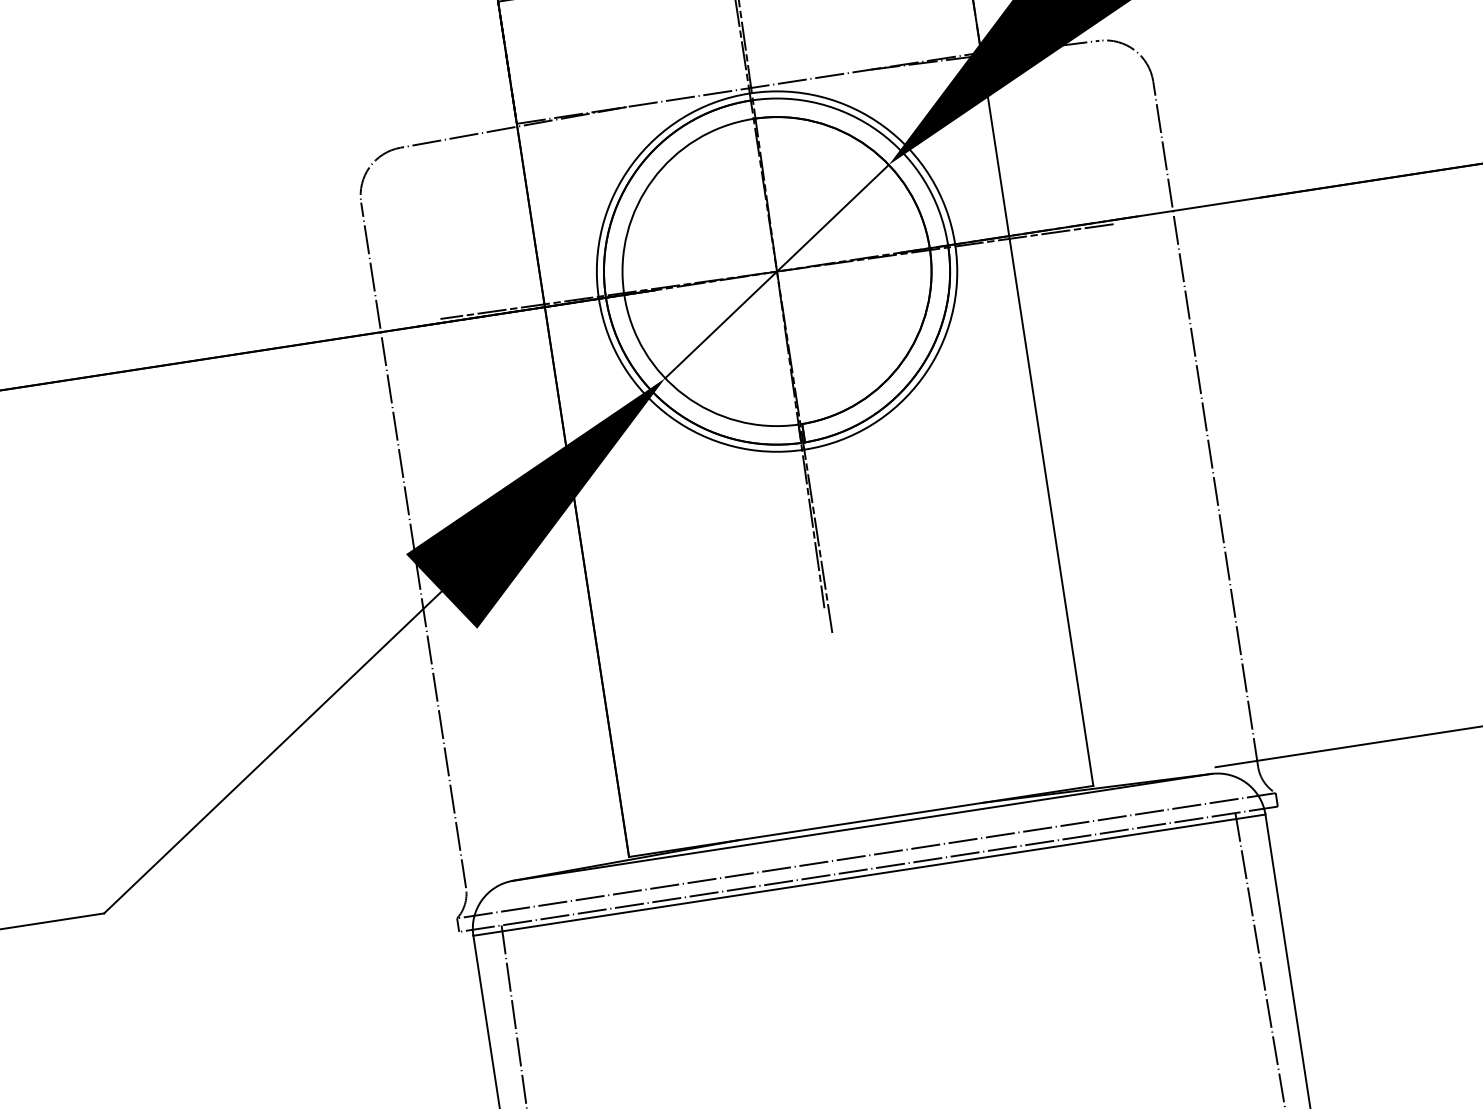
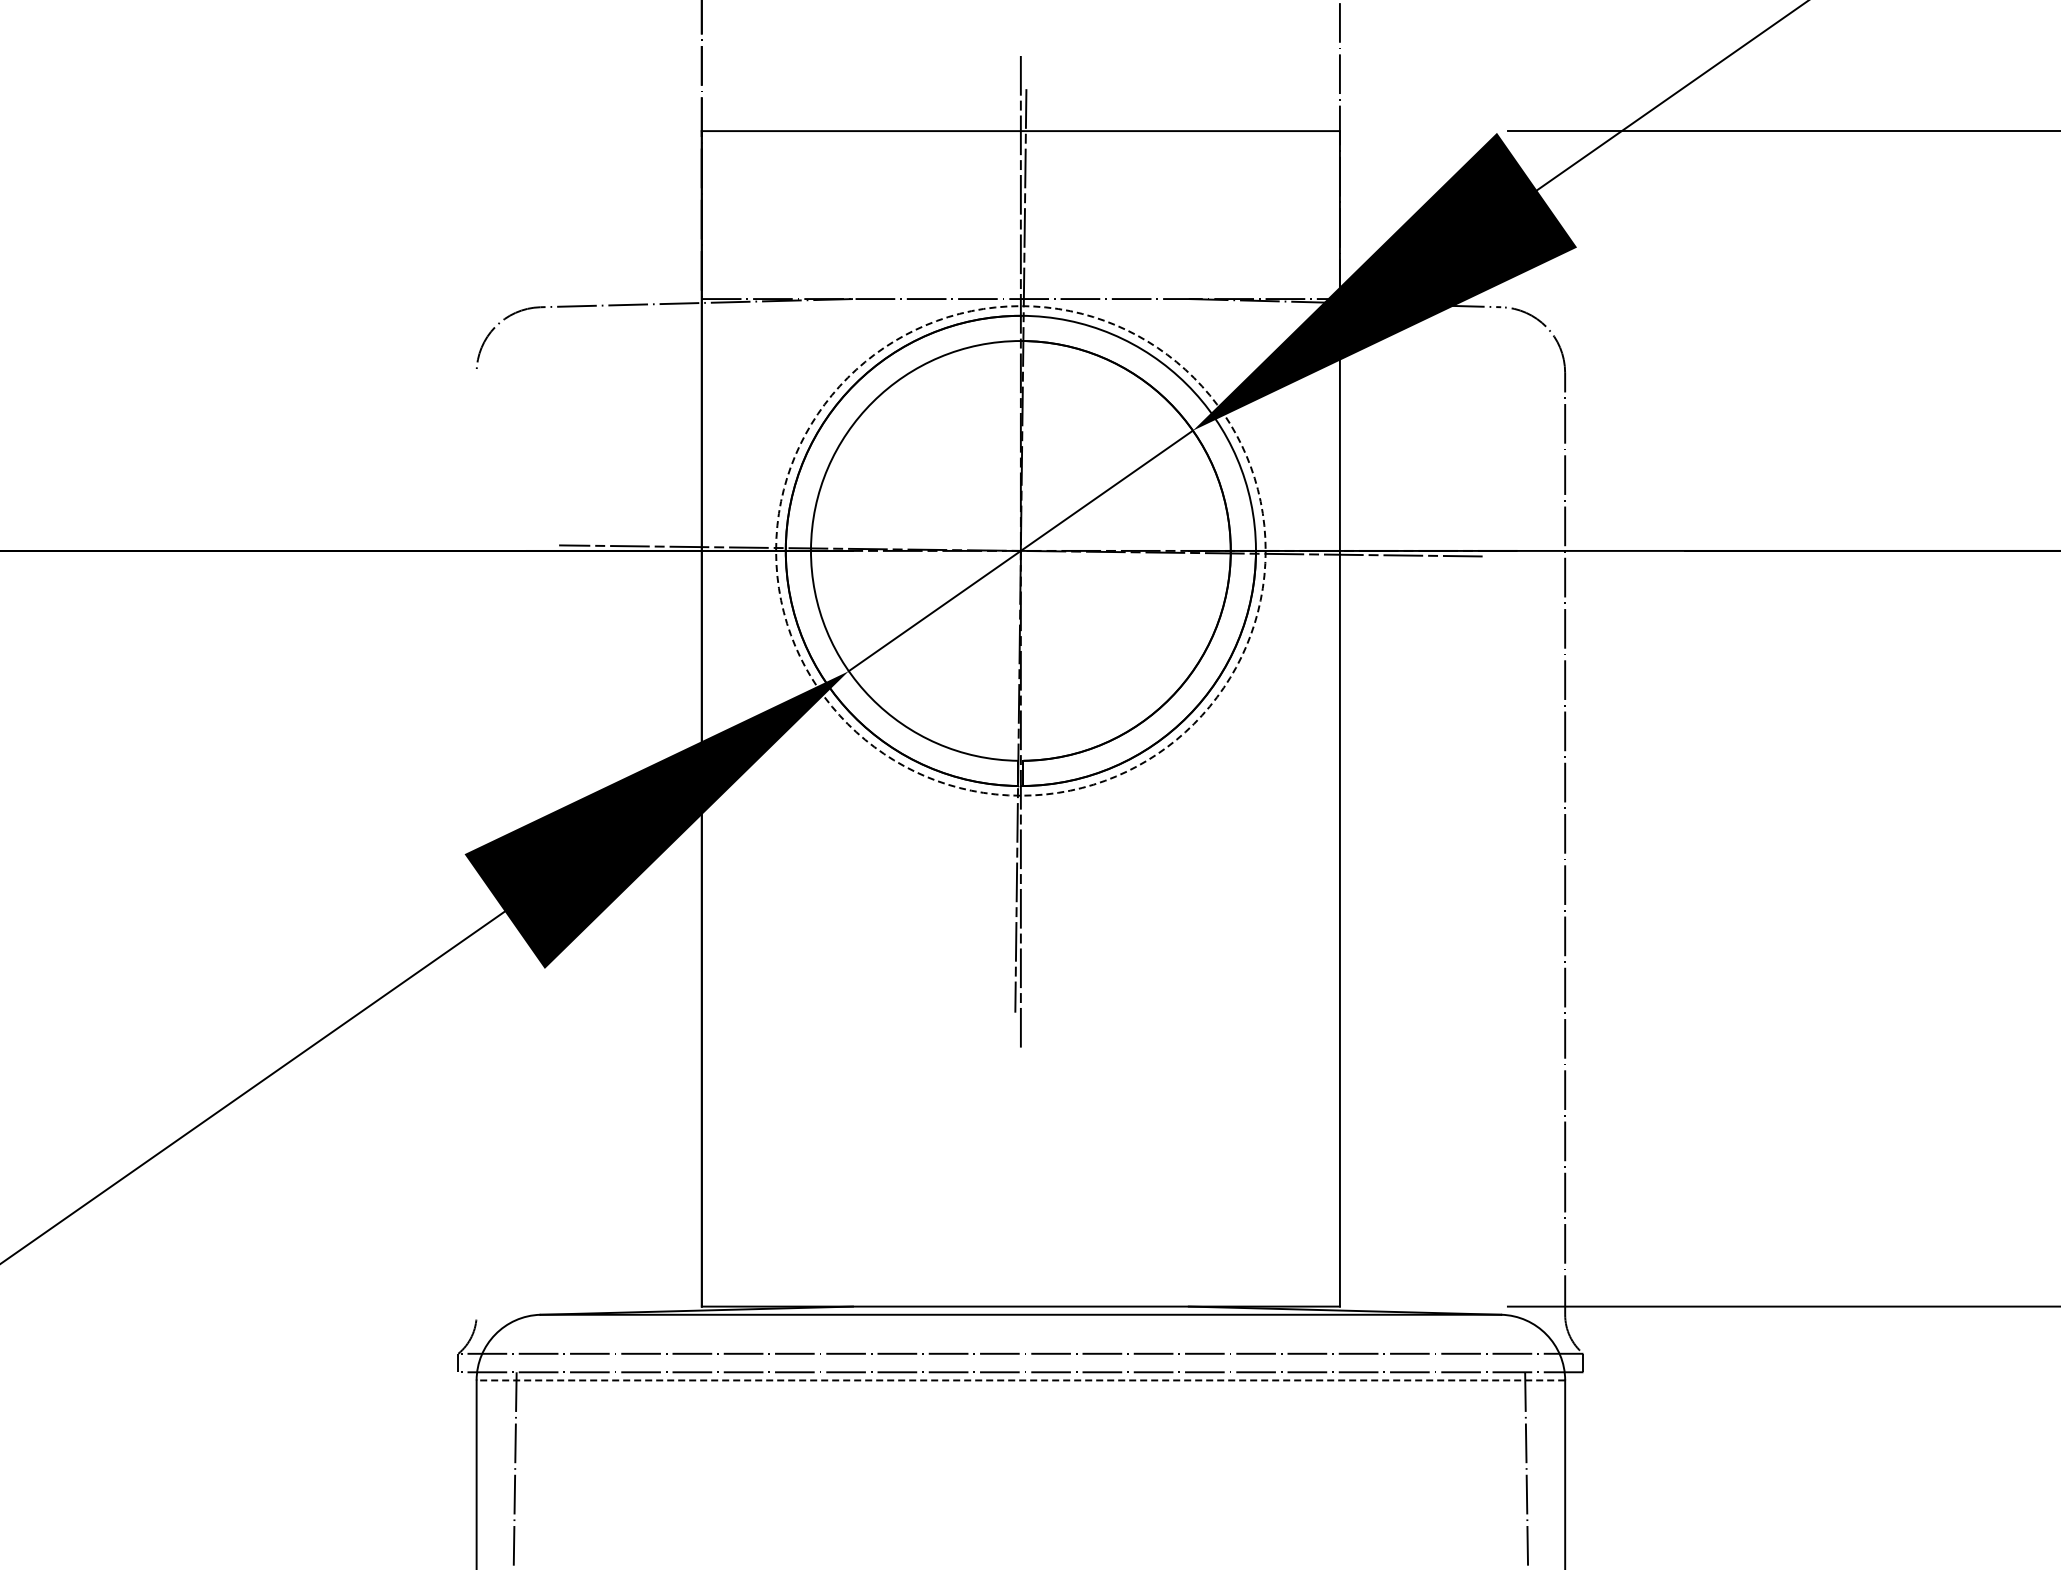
circle: (776, 271) -> (1020, 550), solid -> dashed
line: (413, 545) -> (476, 843), removed
line: (869, 875) -> (1020, 1380), solid -> dashed

